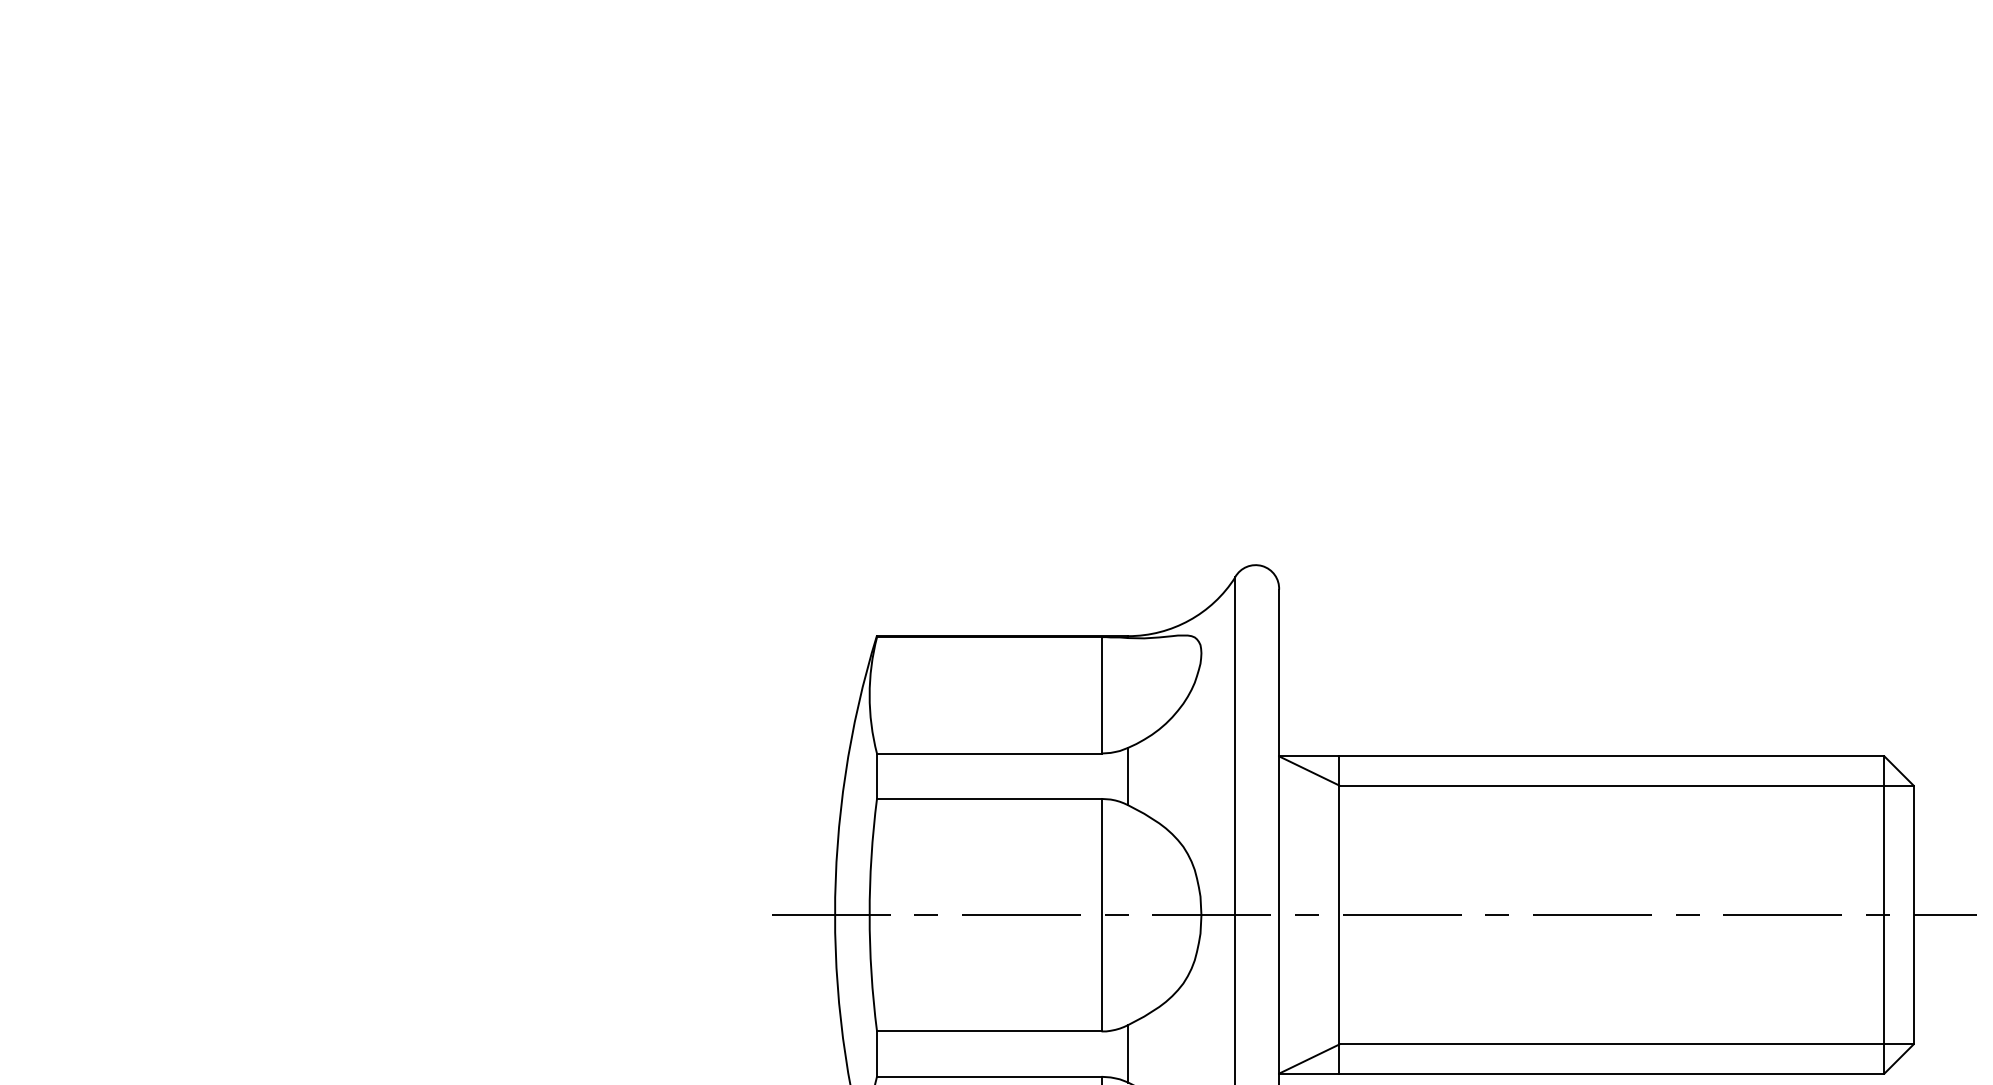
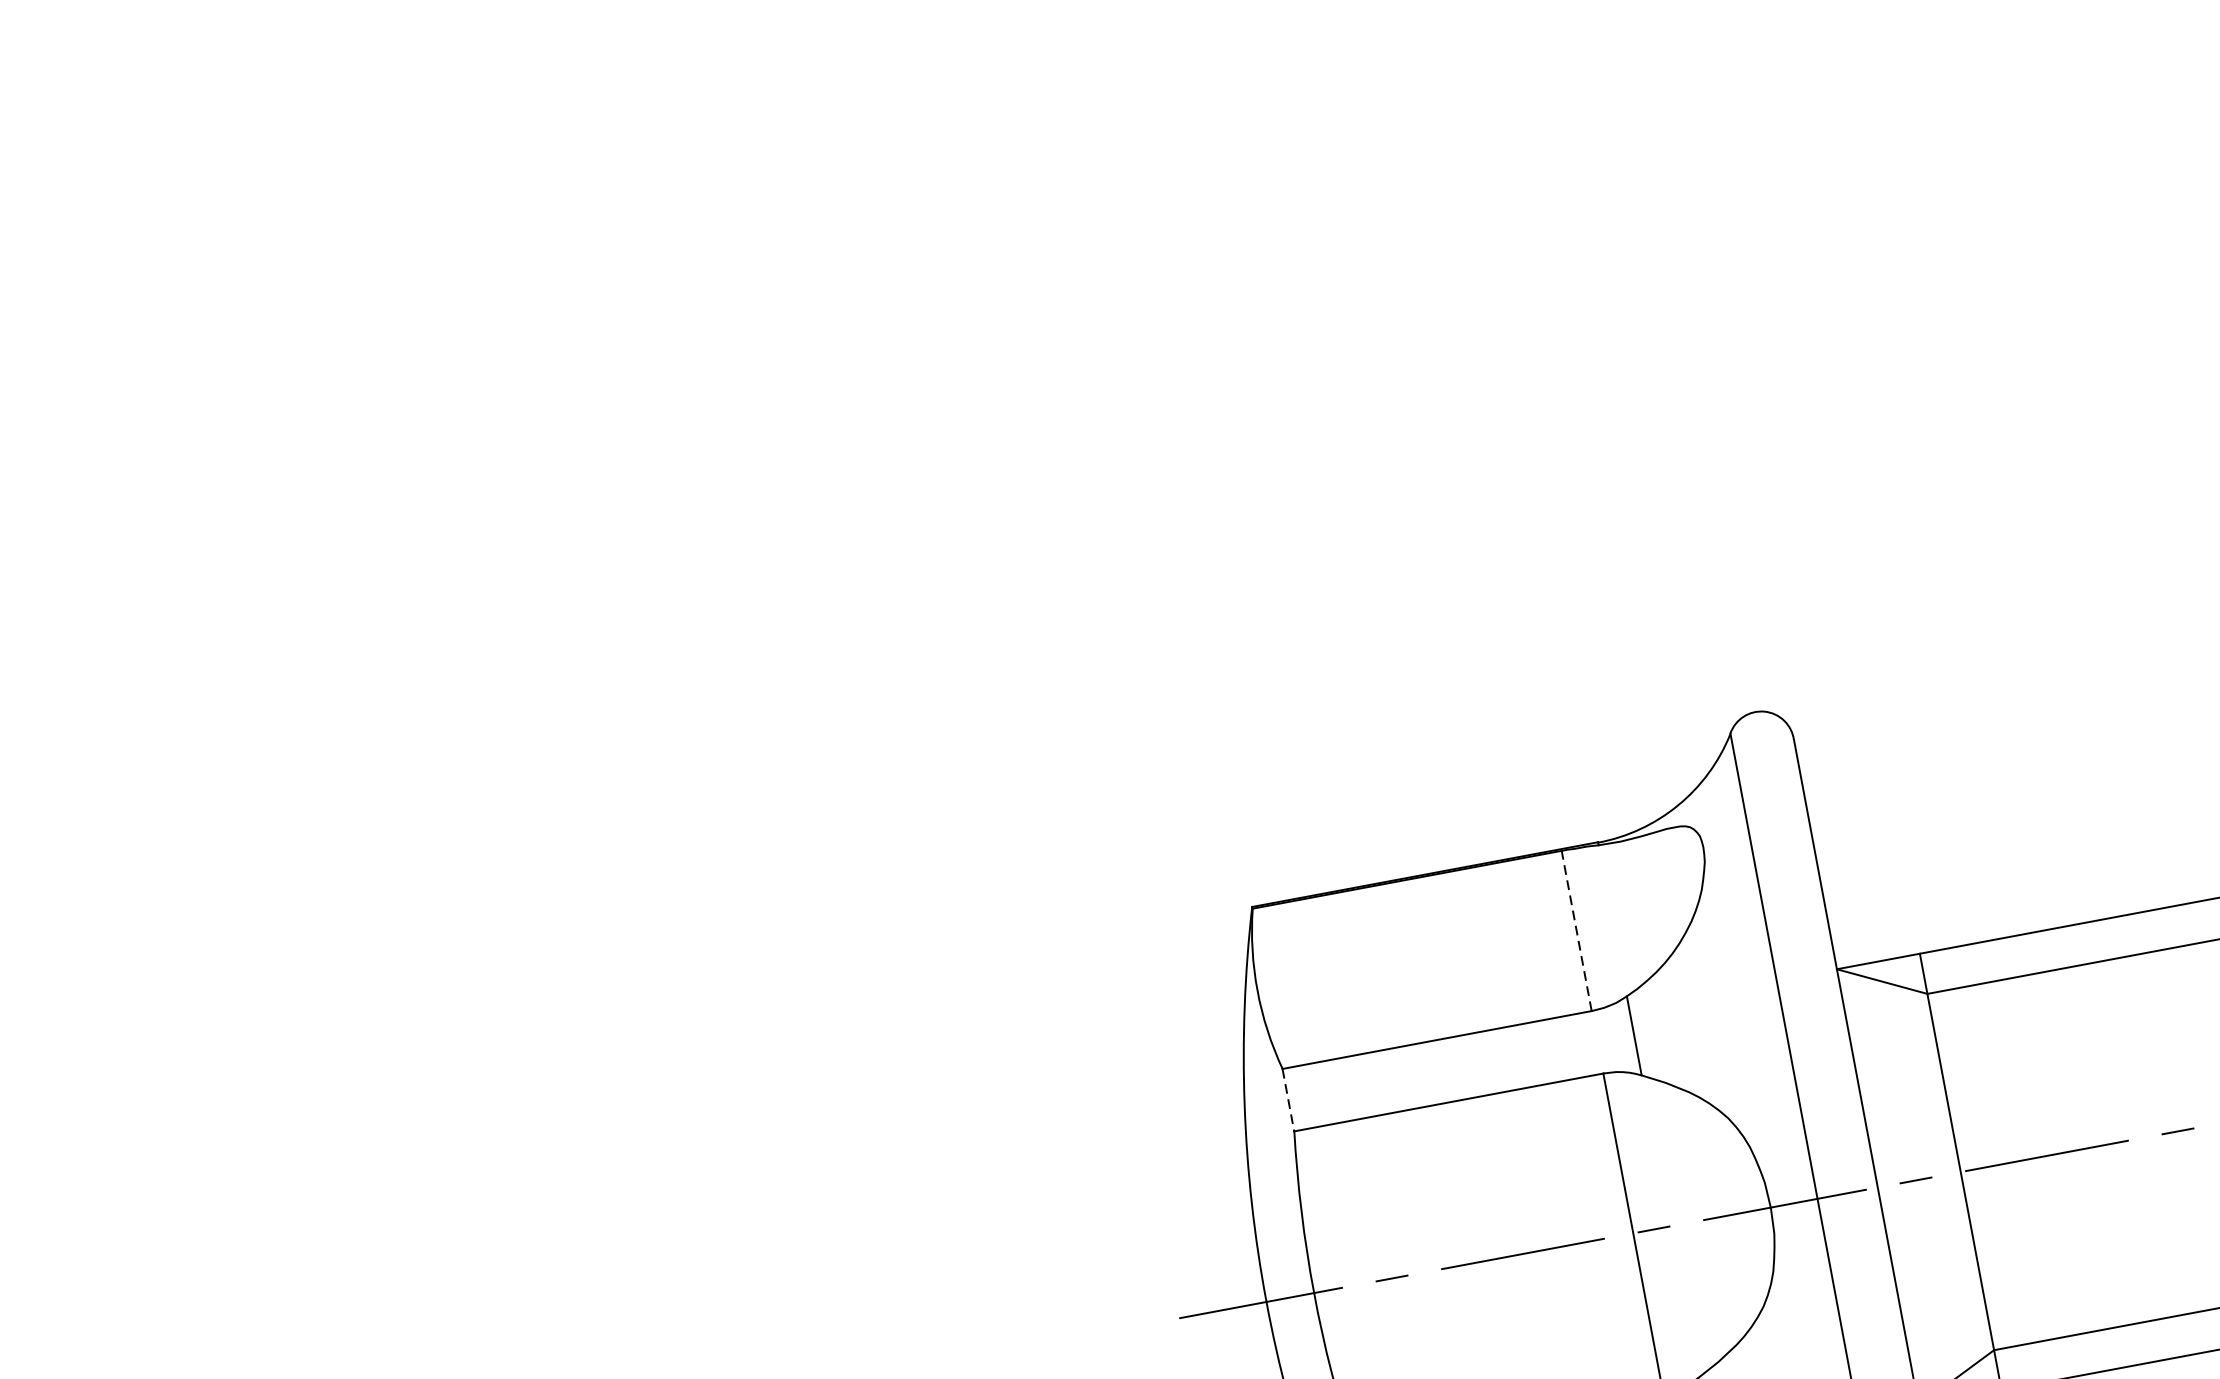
line: (1101, 694) -> (1576, 929), solid -> dashed
line: (876, 776) -> (1287, 1100), solid -> dashed

